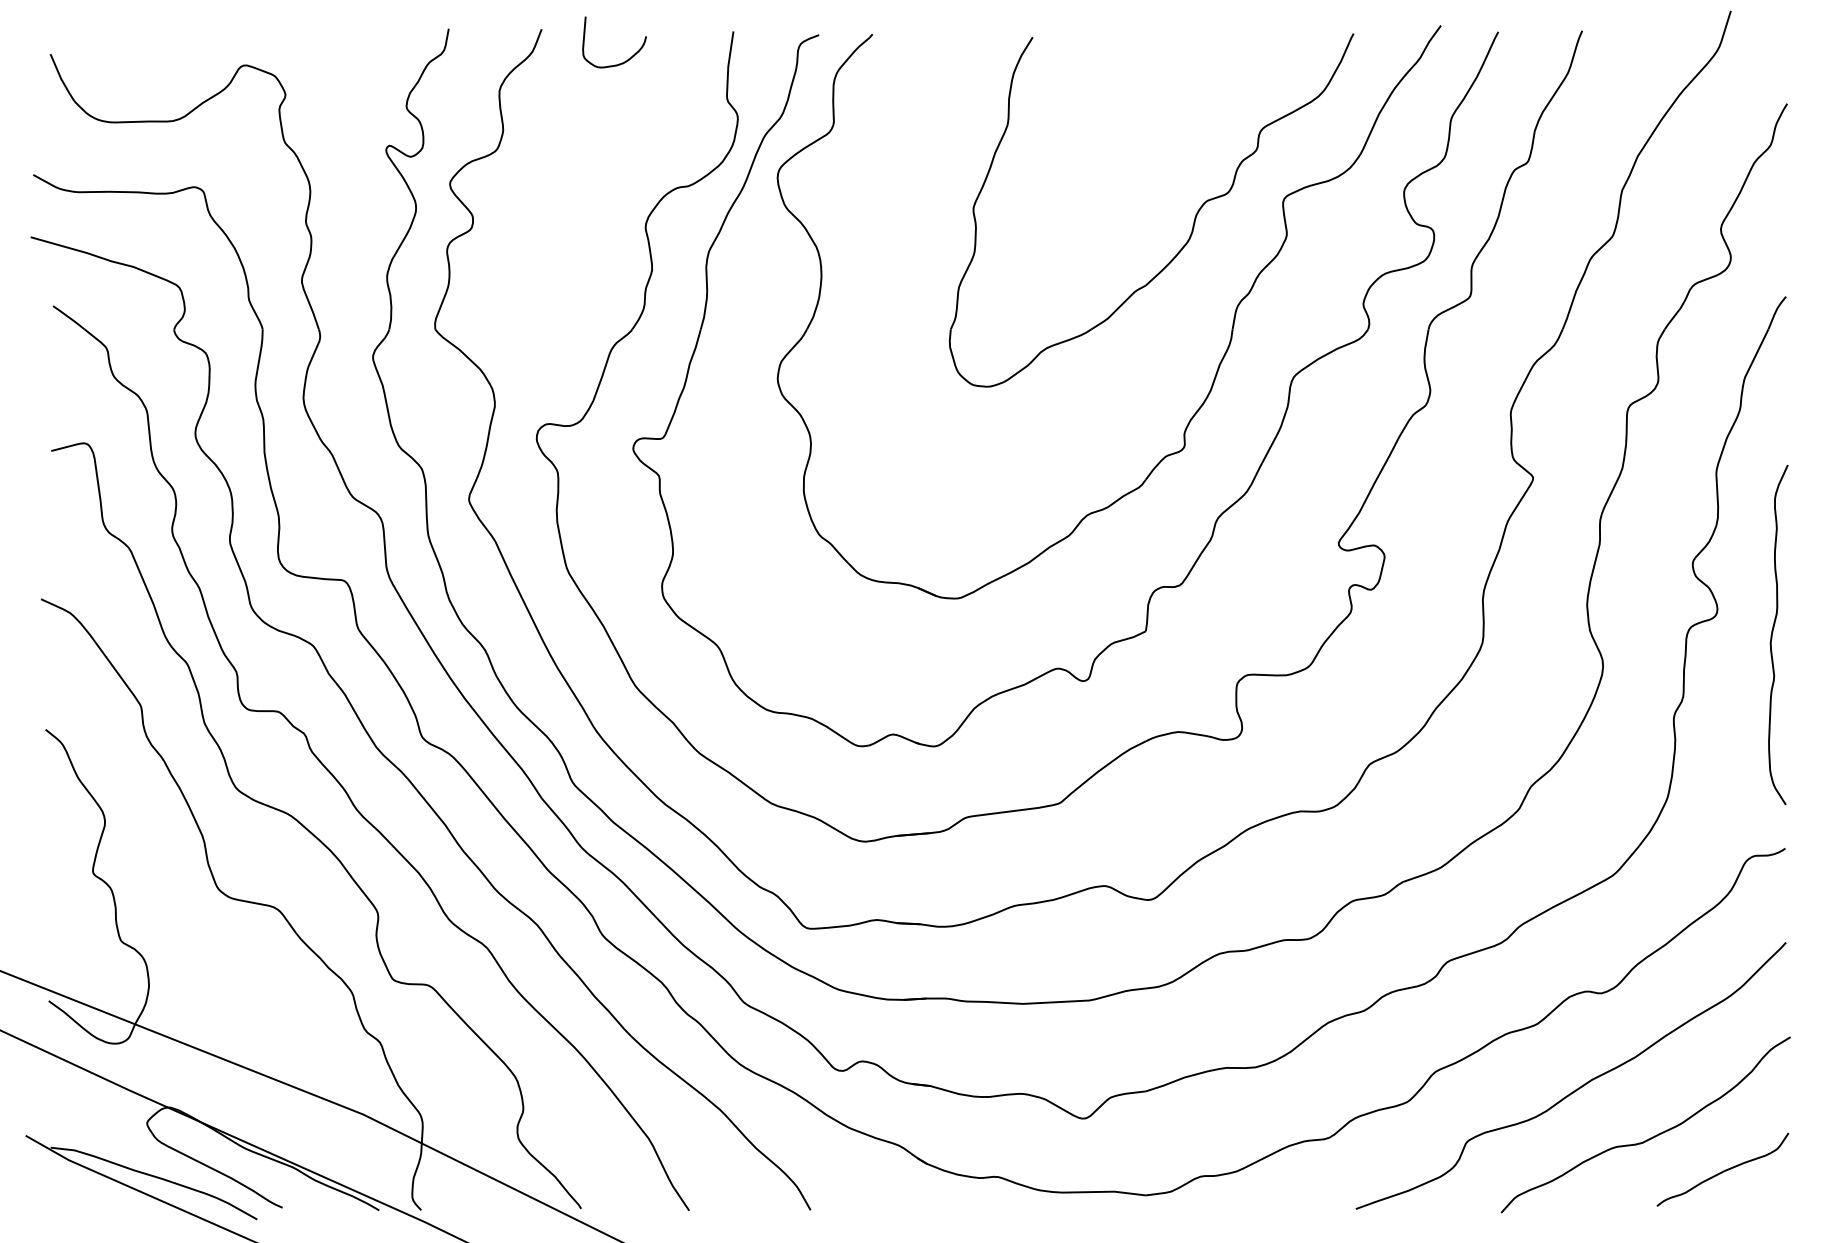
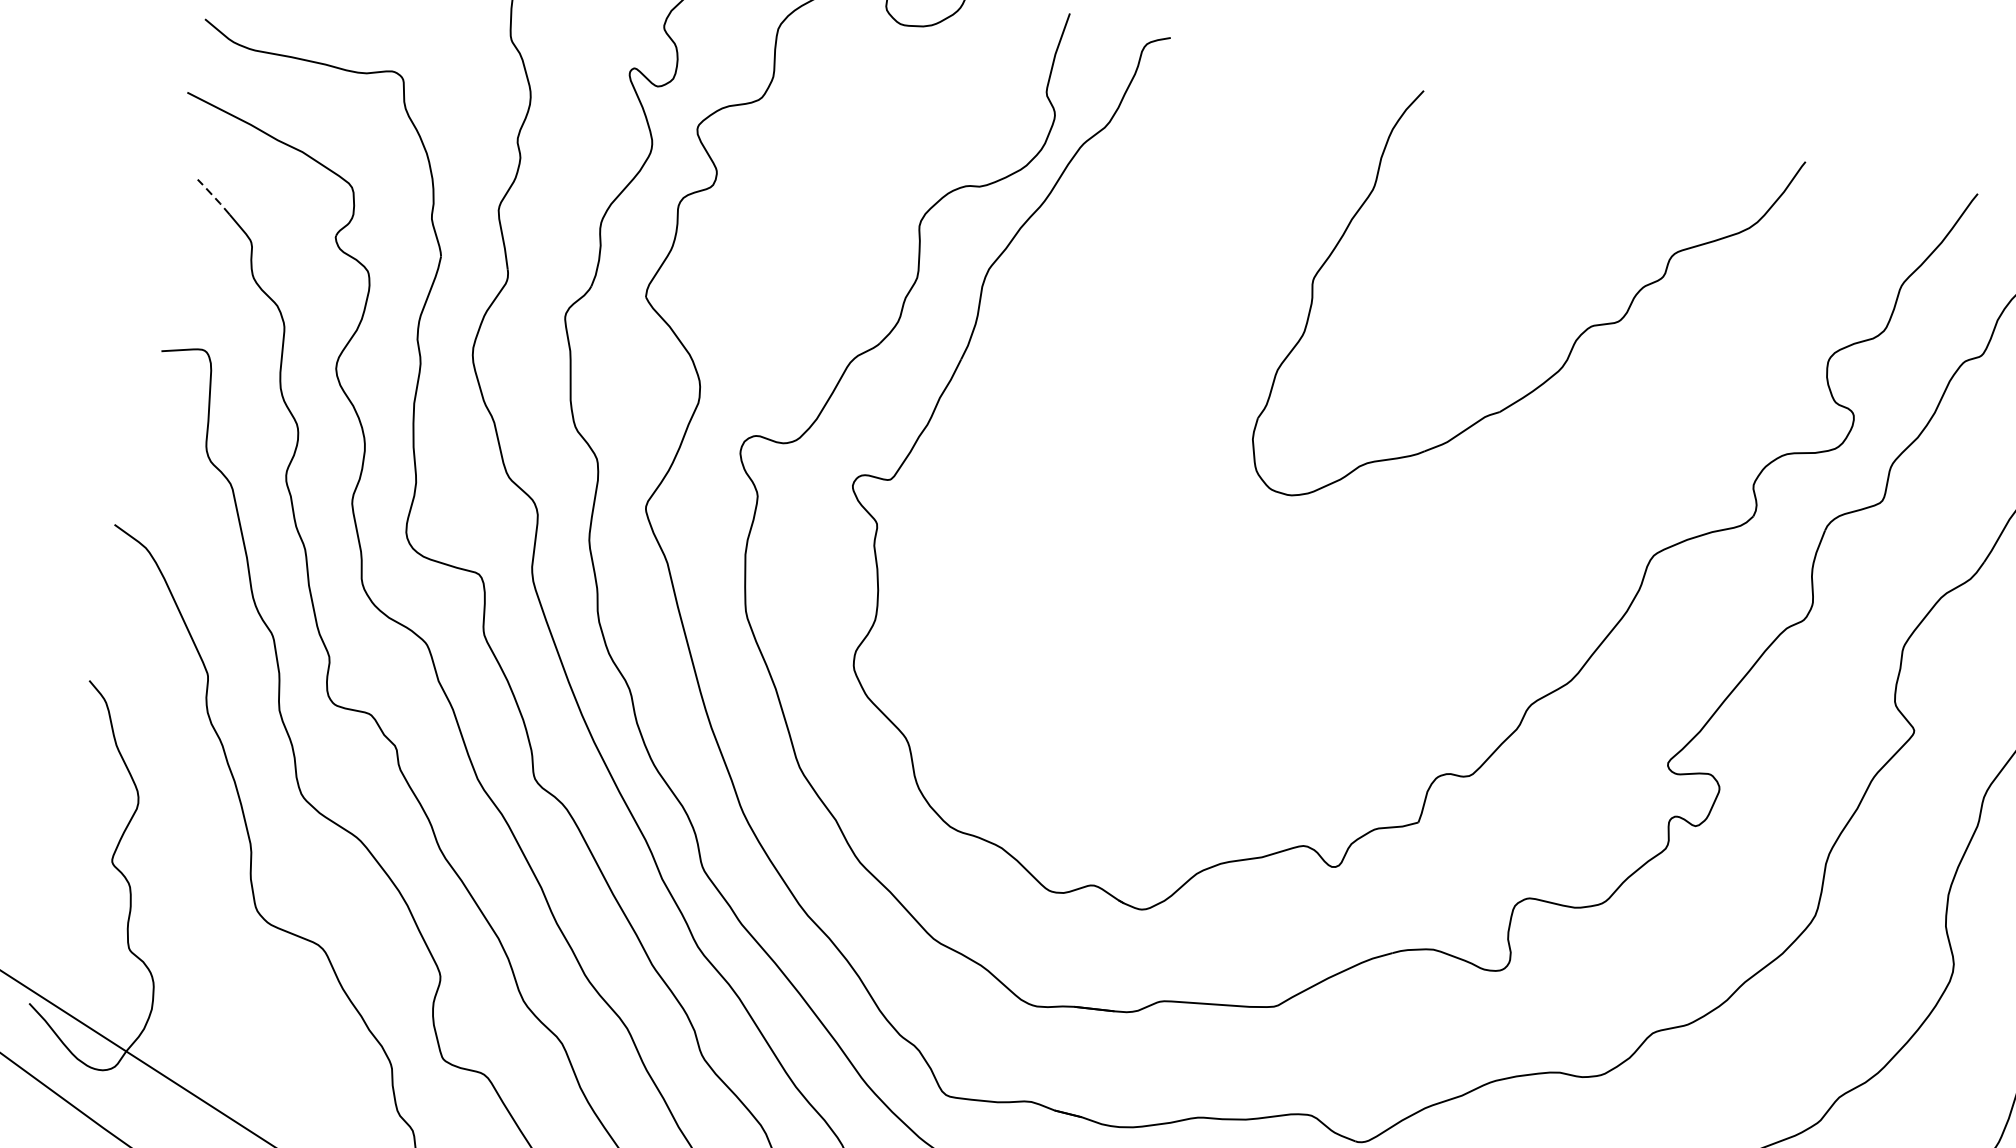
line: (68, 317) -> (213, 196), solid -> dashed
part: (1219, 362) -> (1569, 520), removed

